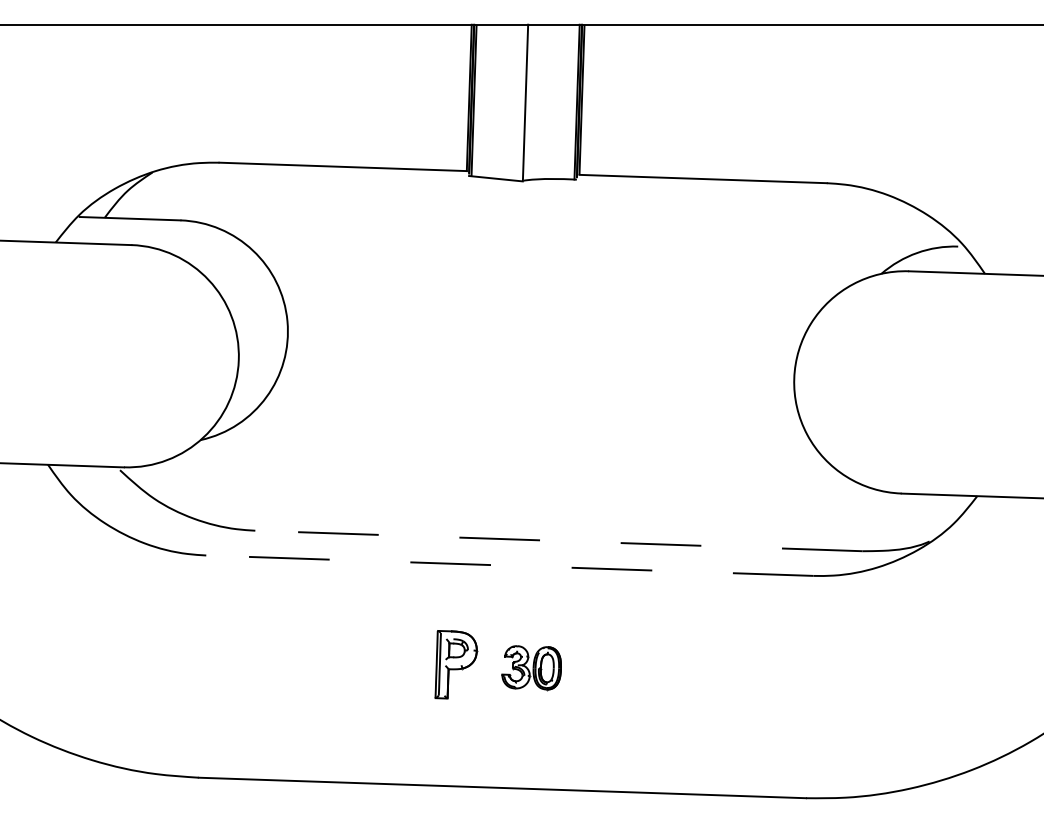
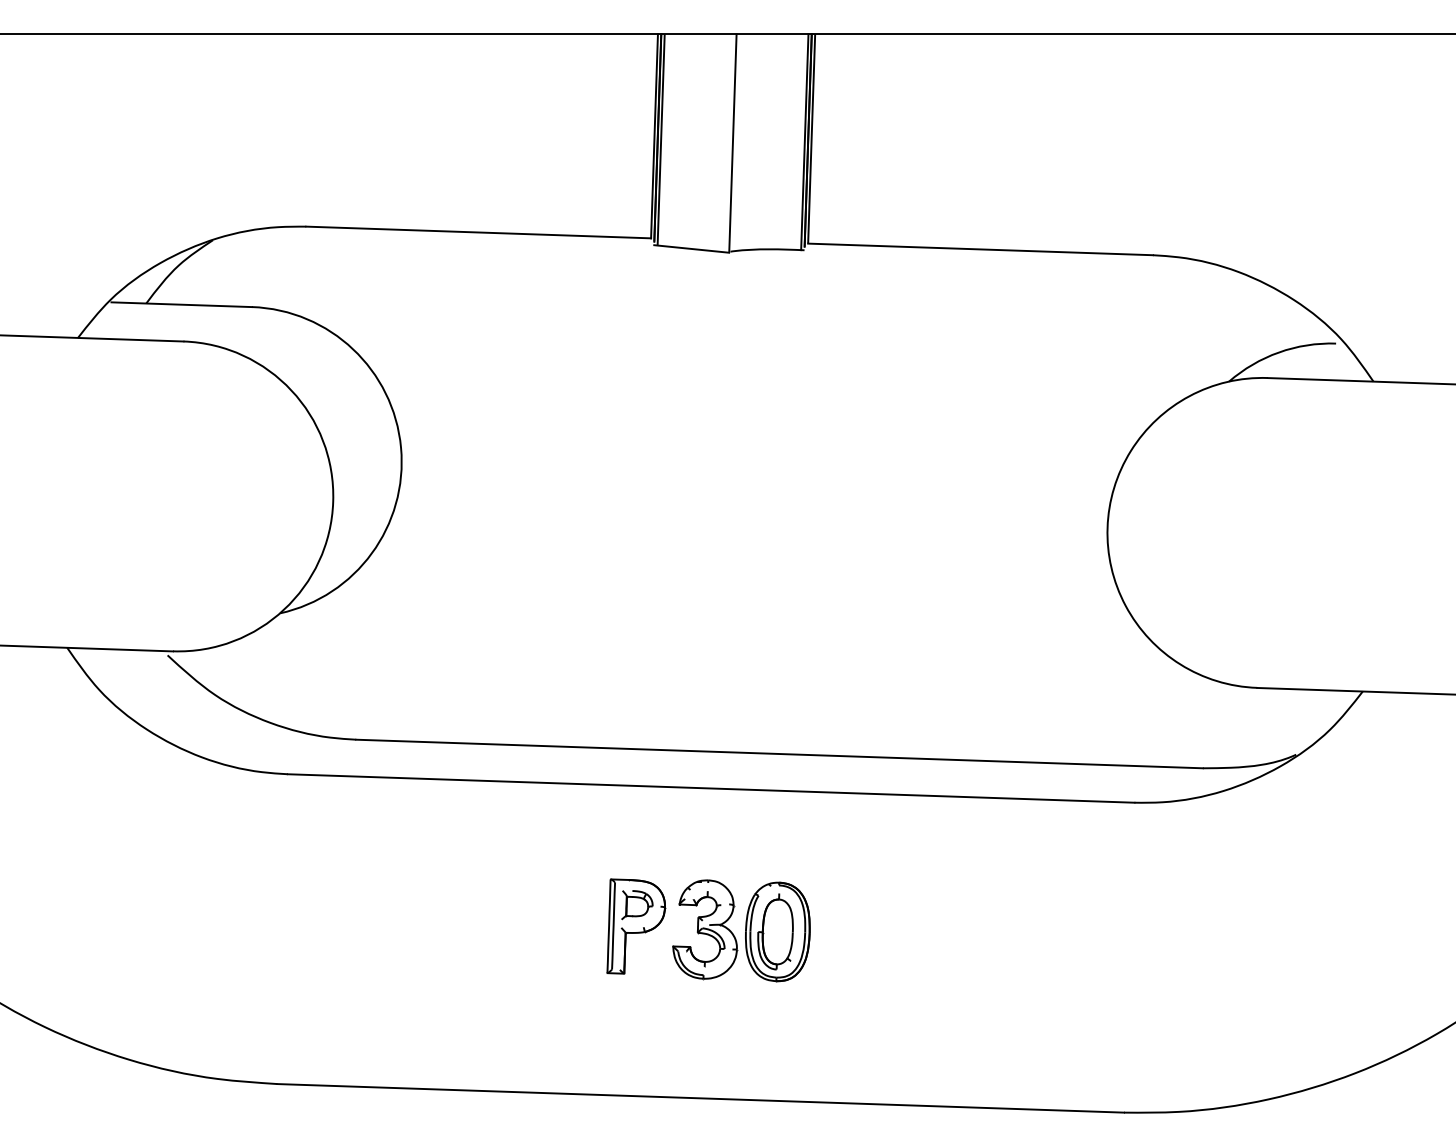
line: (558, 541) -> (779, 754), dashed -> solid
line: (510, 565) -> (711, 788), dashed -> solid
part: (531, 667) -> (741, 930), size x1.67

